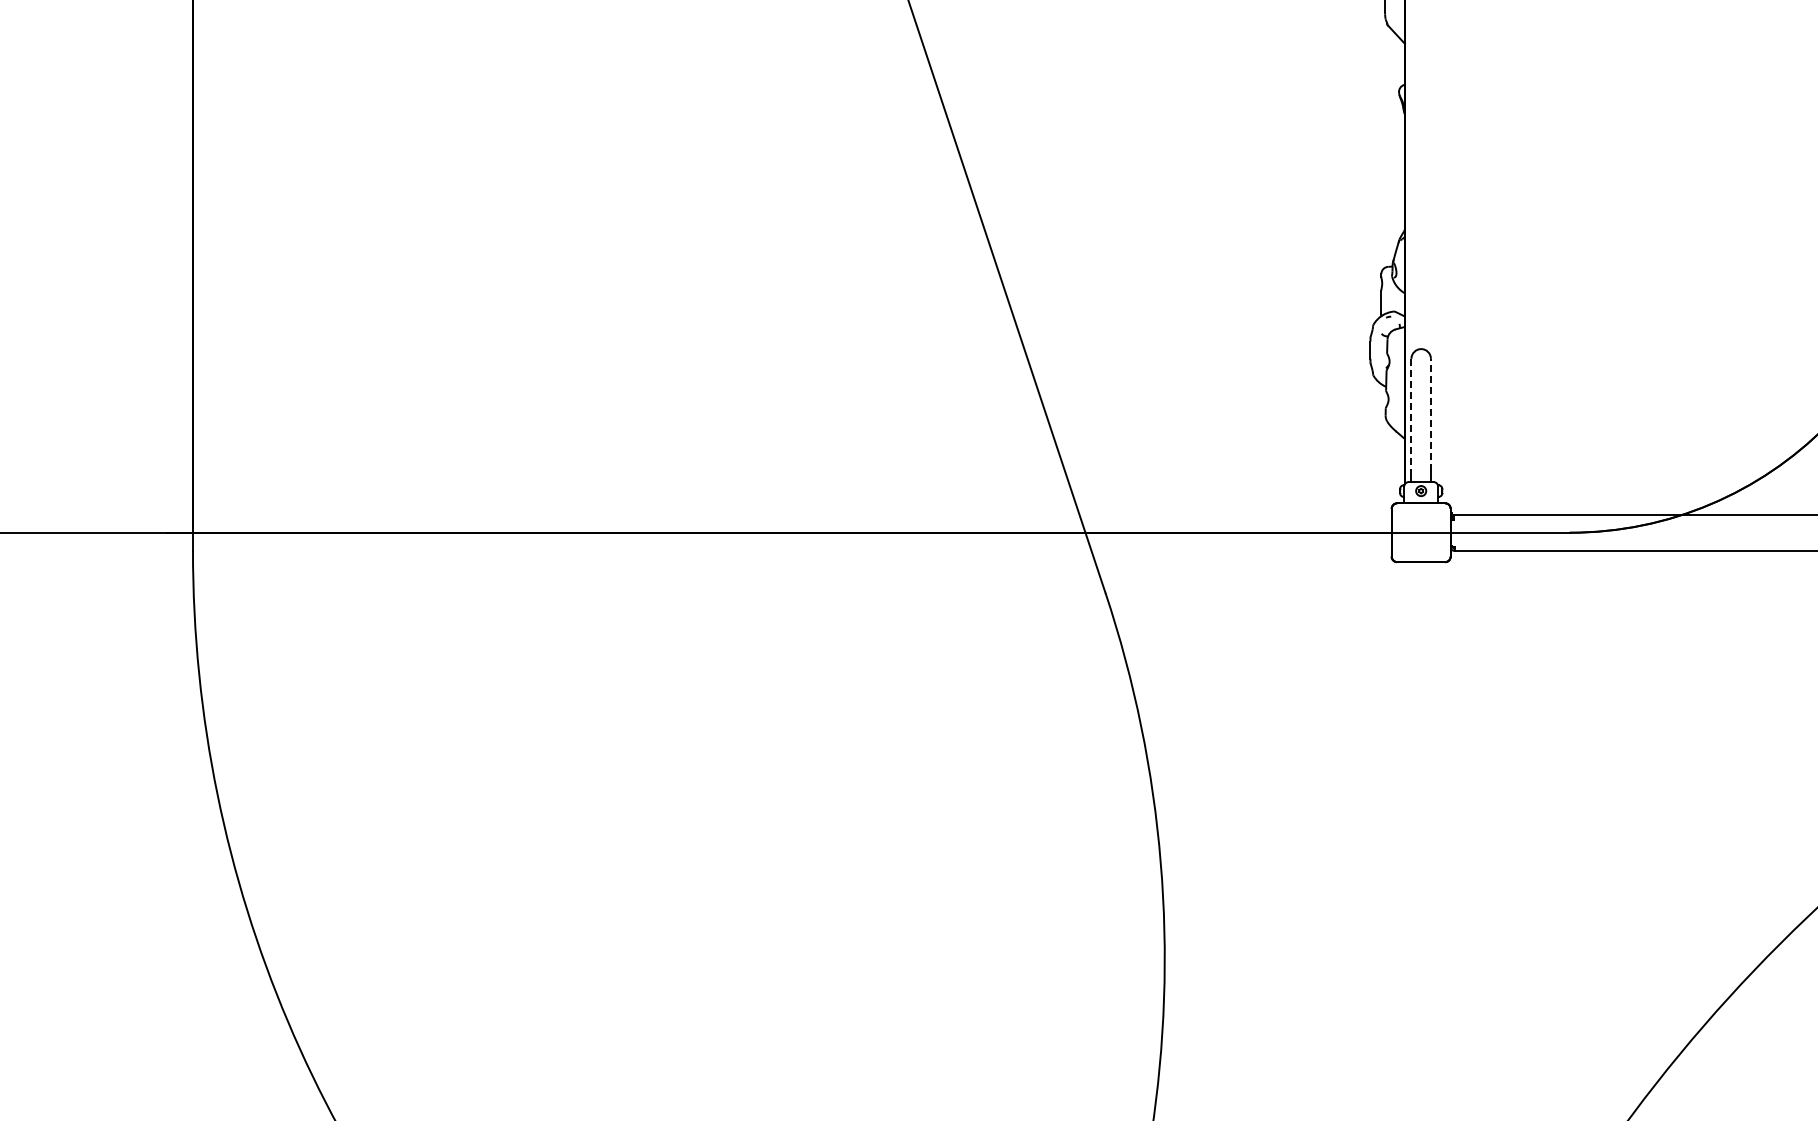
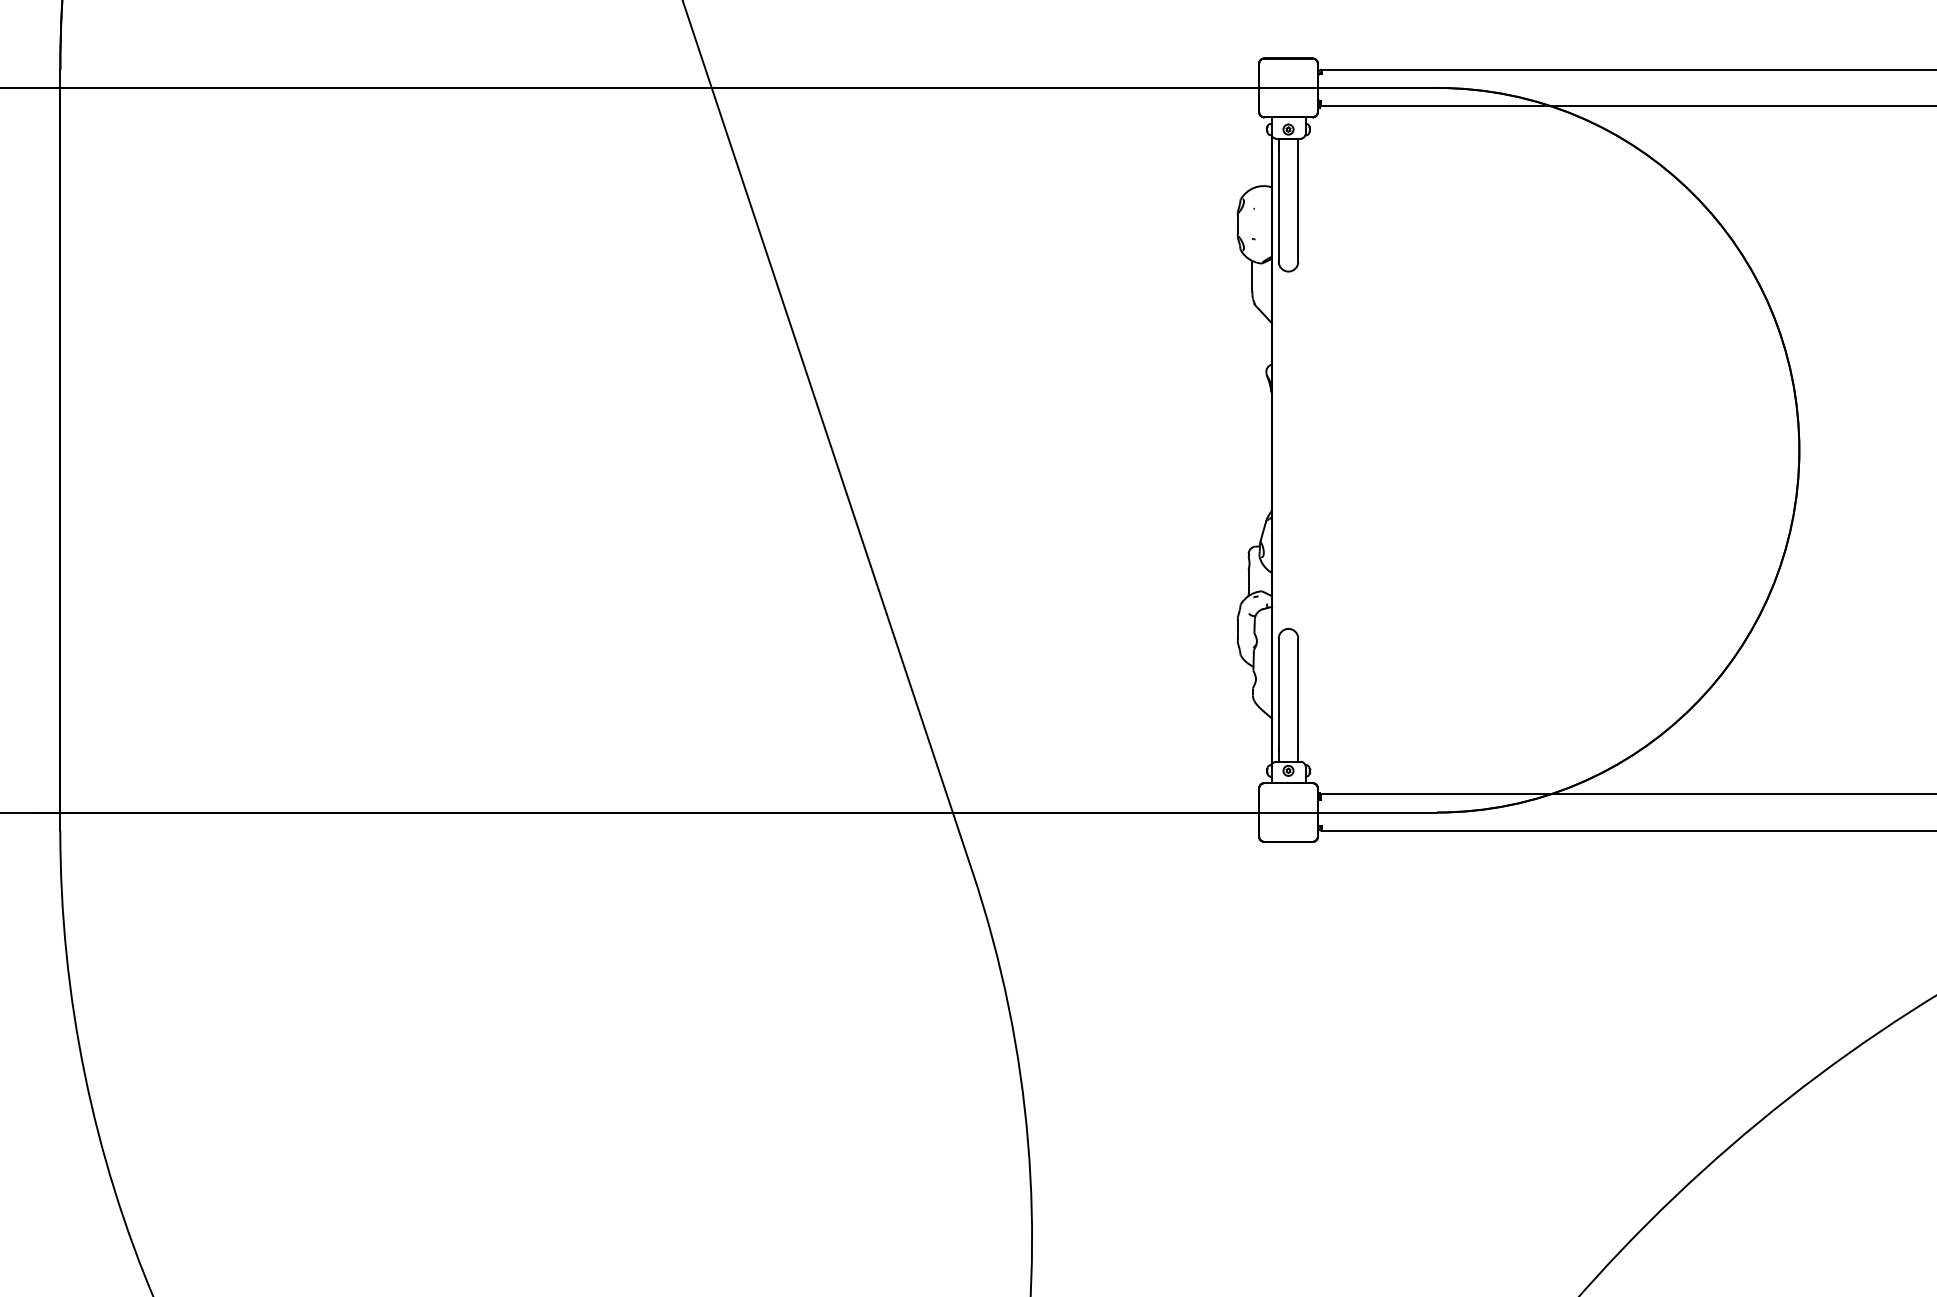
line: (1431, 414) -> (1298, 694), dashed -> solid
line: (1411, 415) -> (1278, 695), dashed -> solid

